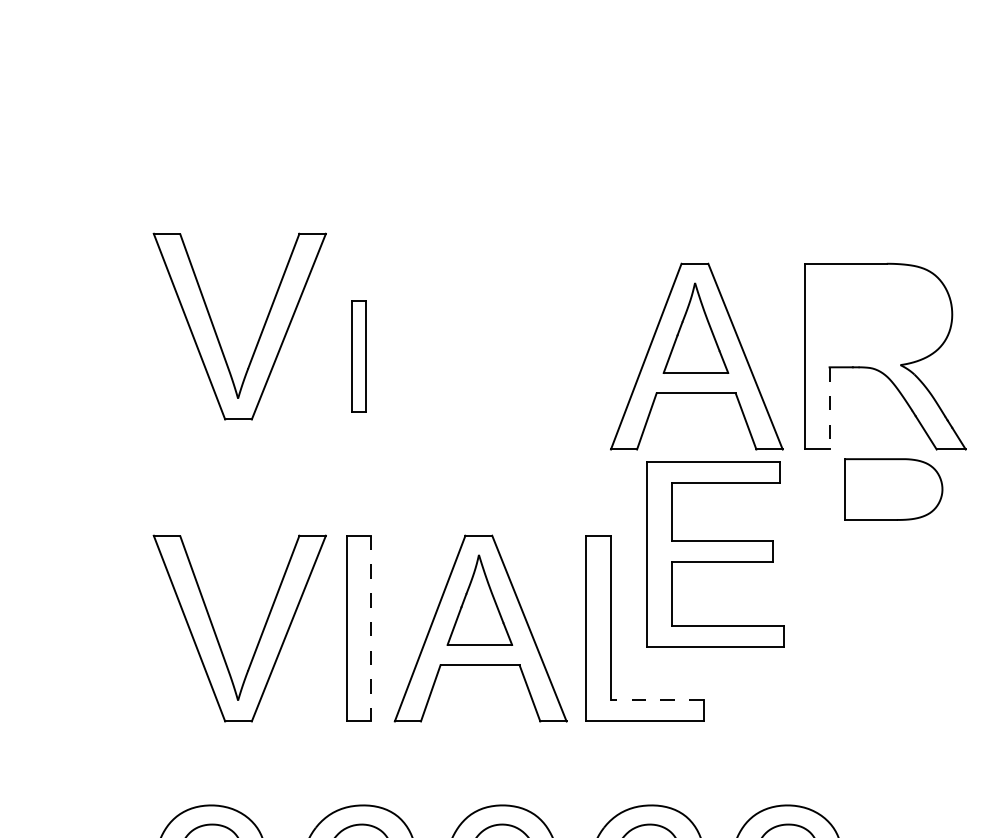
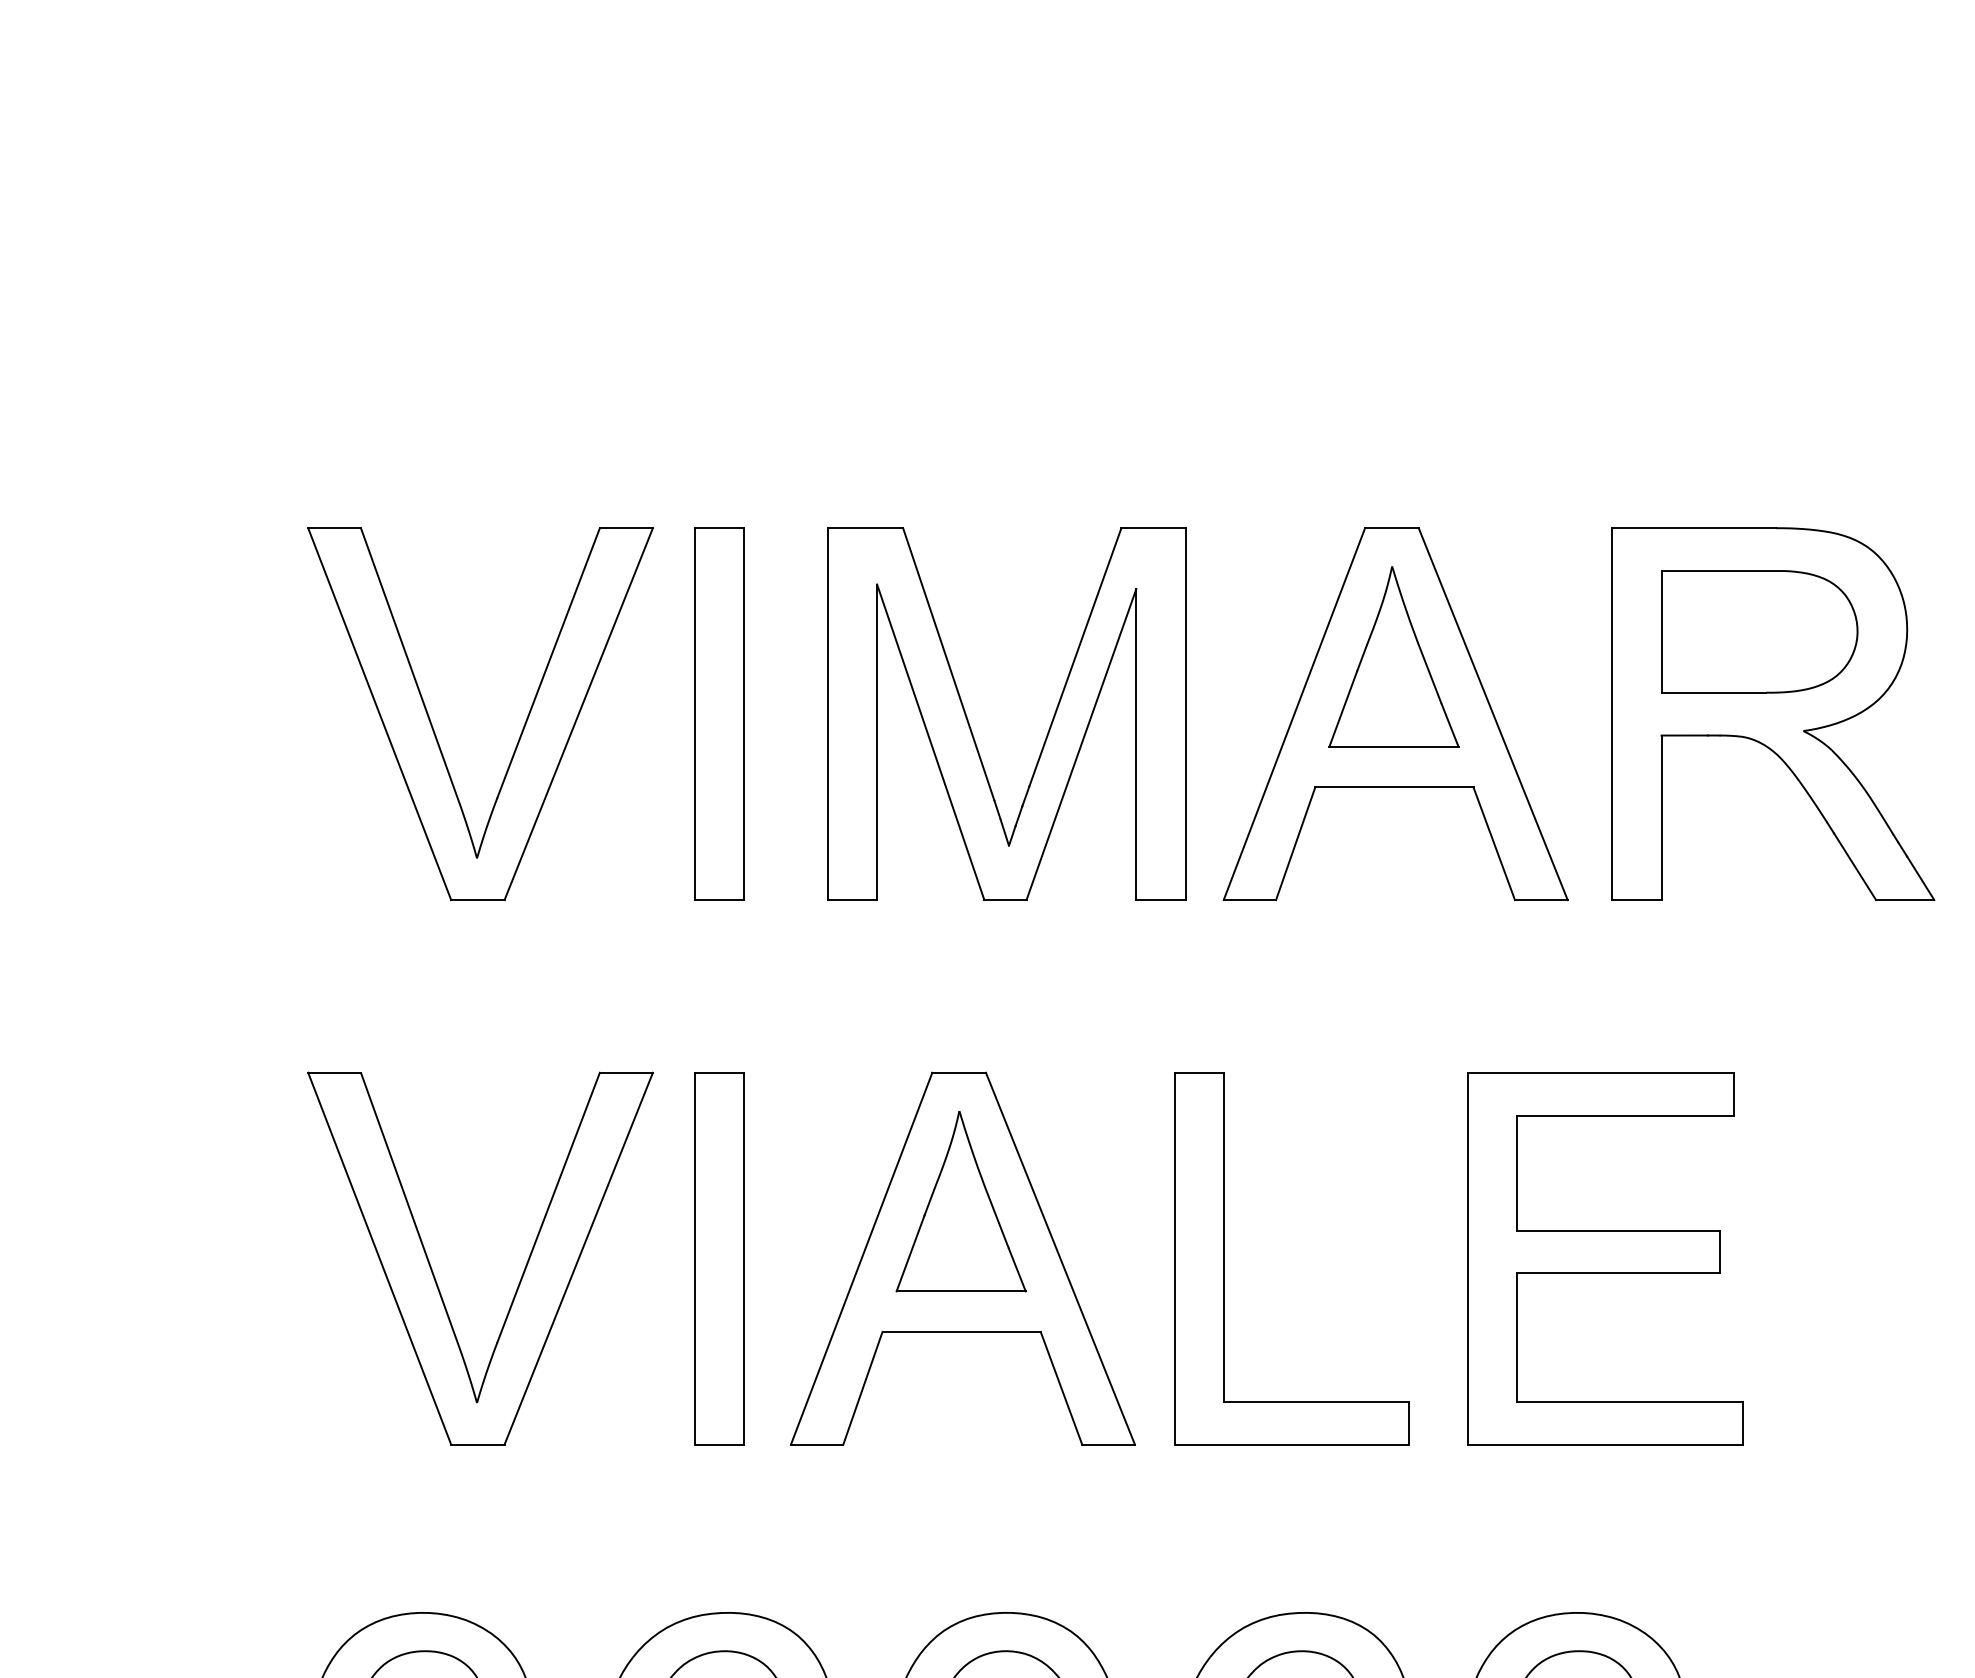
part: (259, 335) -> (519, 731), moved
part: (358, 356) -> (718, 713), size x1.67
part: (485, 363) -> (972, 727), added
line: (829, 408) -> (1661, 817), dashed -> solid
part: (893, 489) -> (1759, 631), moved
part: (715, 554) -> (1605, 1258), moved
line: (371, 628) -> (744, 1258), dashed -> solid
line: (656, 700) -> (1314, 1402), dashed -> solid

